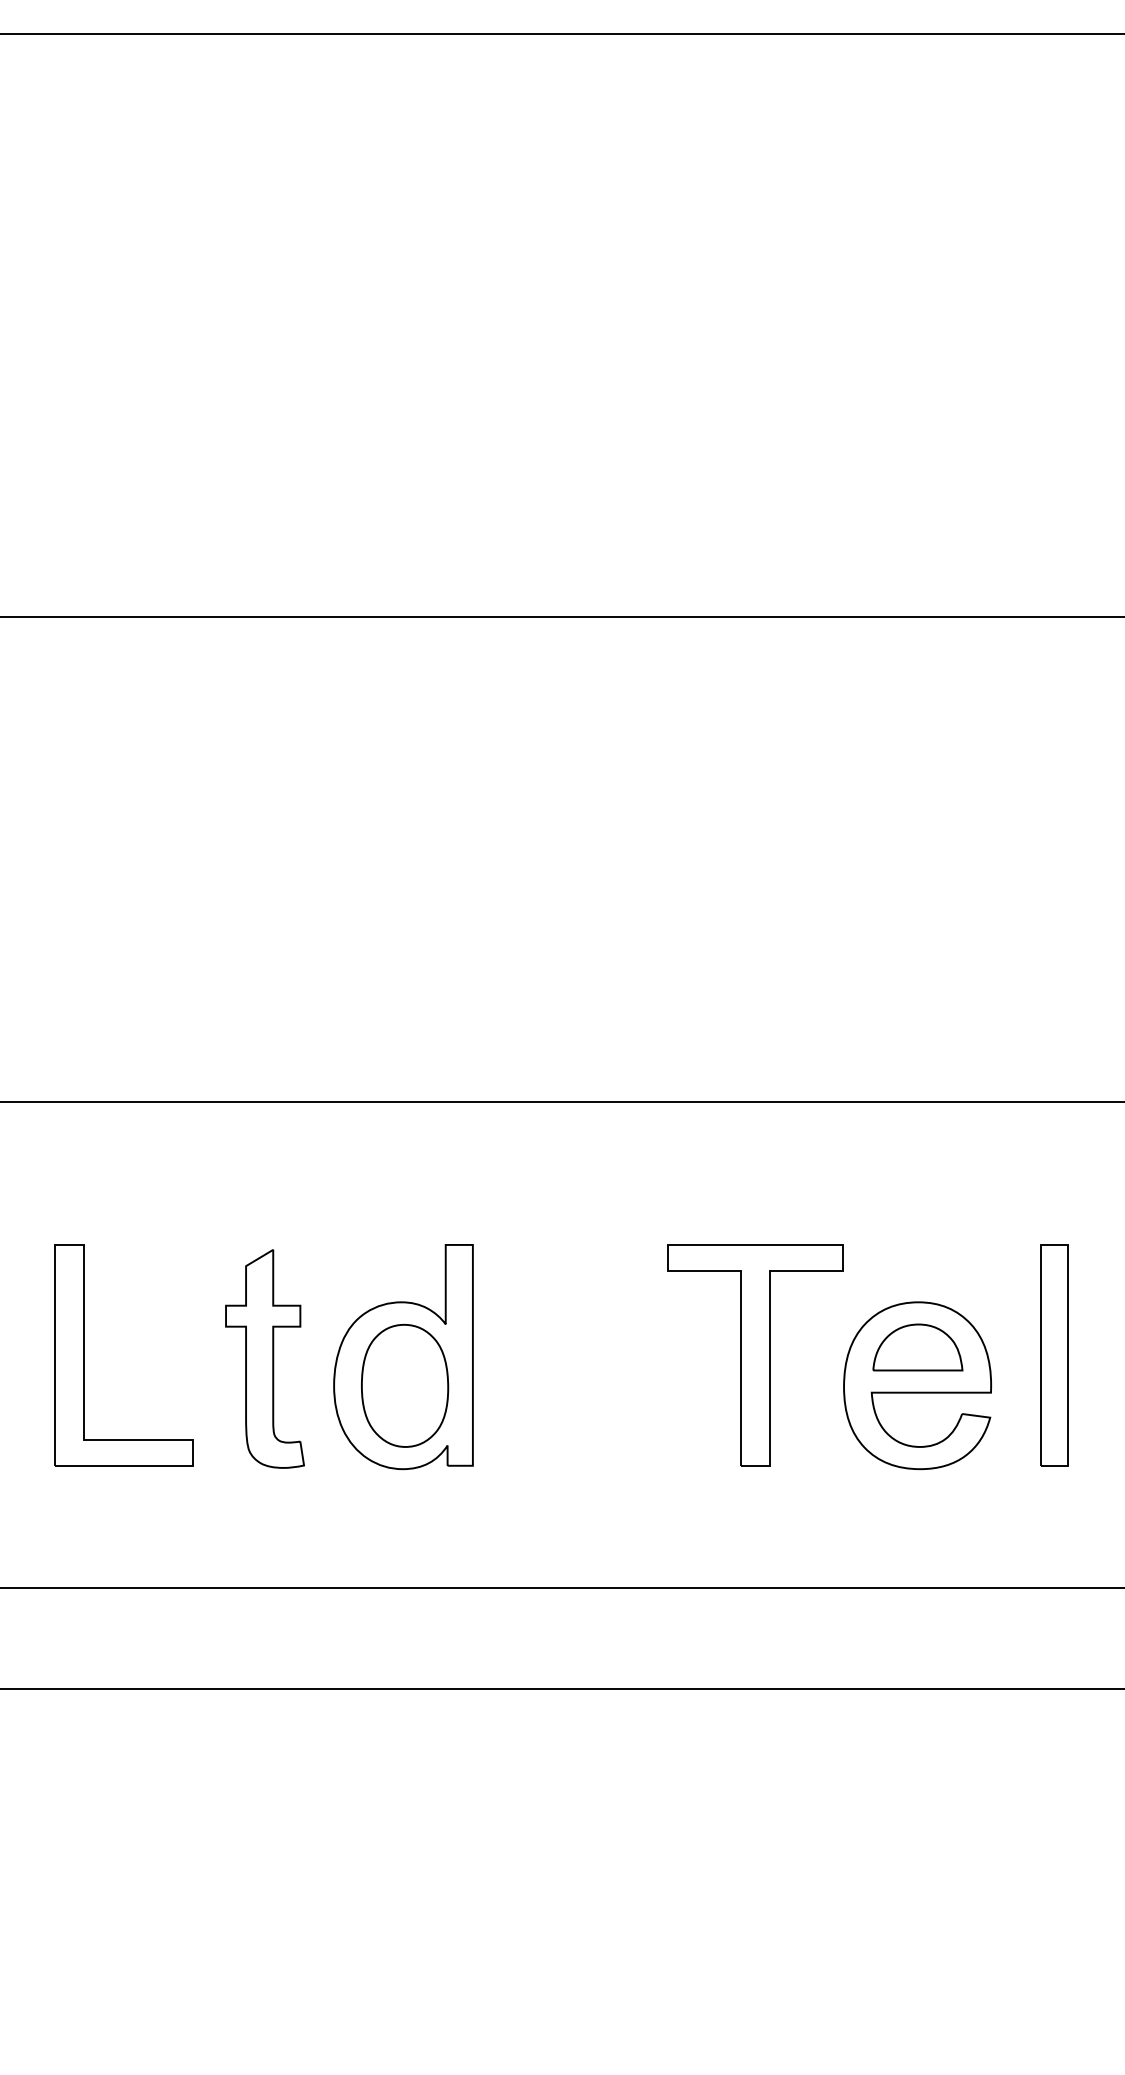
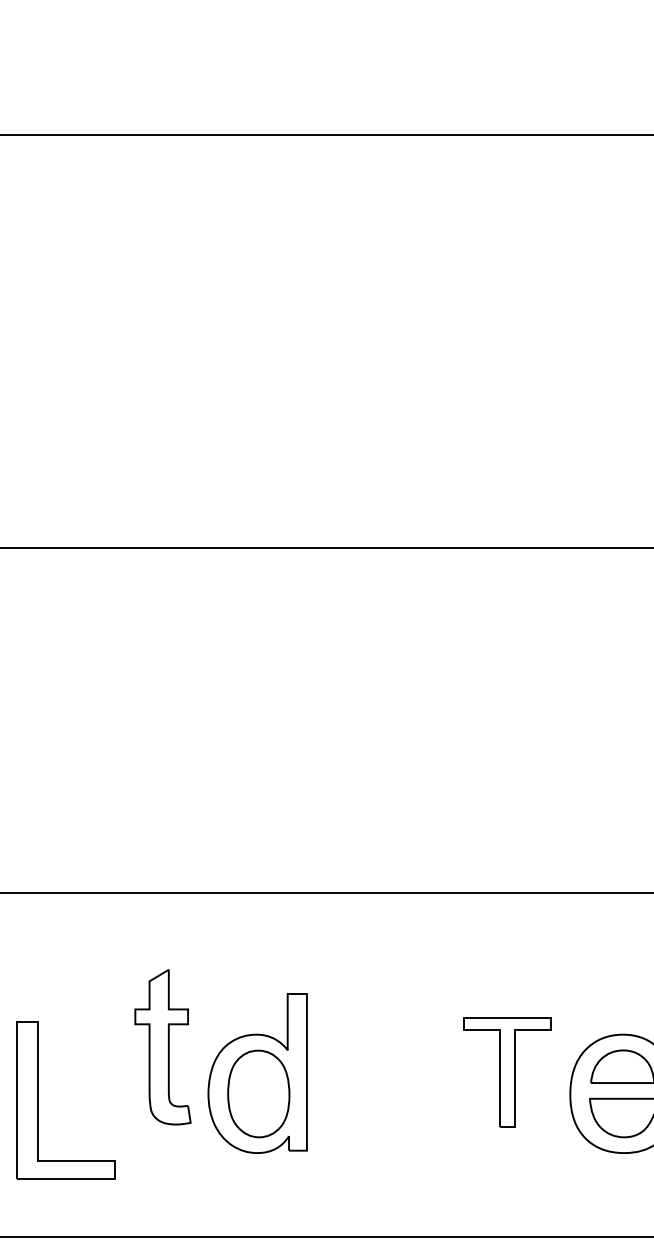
part: (84, 1355) -> (37, 1100), moved
part: (755, 1355) -> (507, 1072), size x0.7
part: (264, 1358) -> (162, 1046), moved

